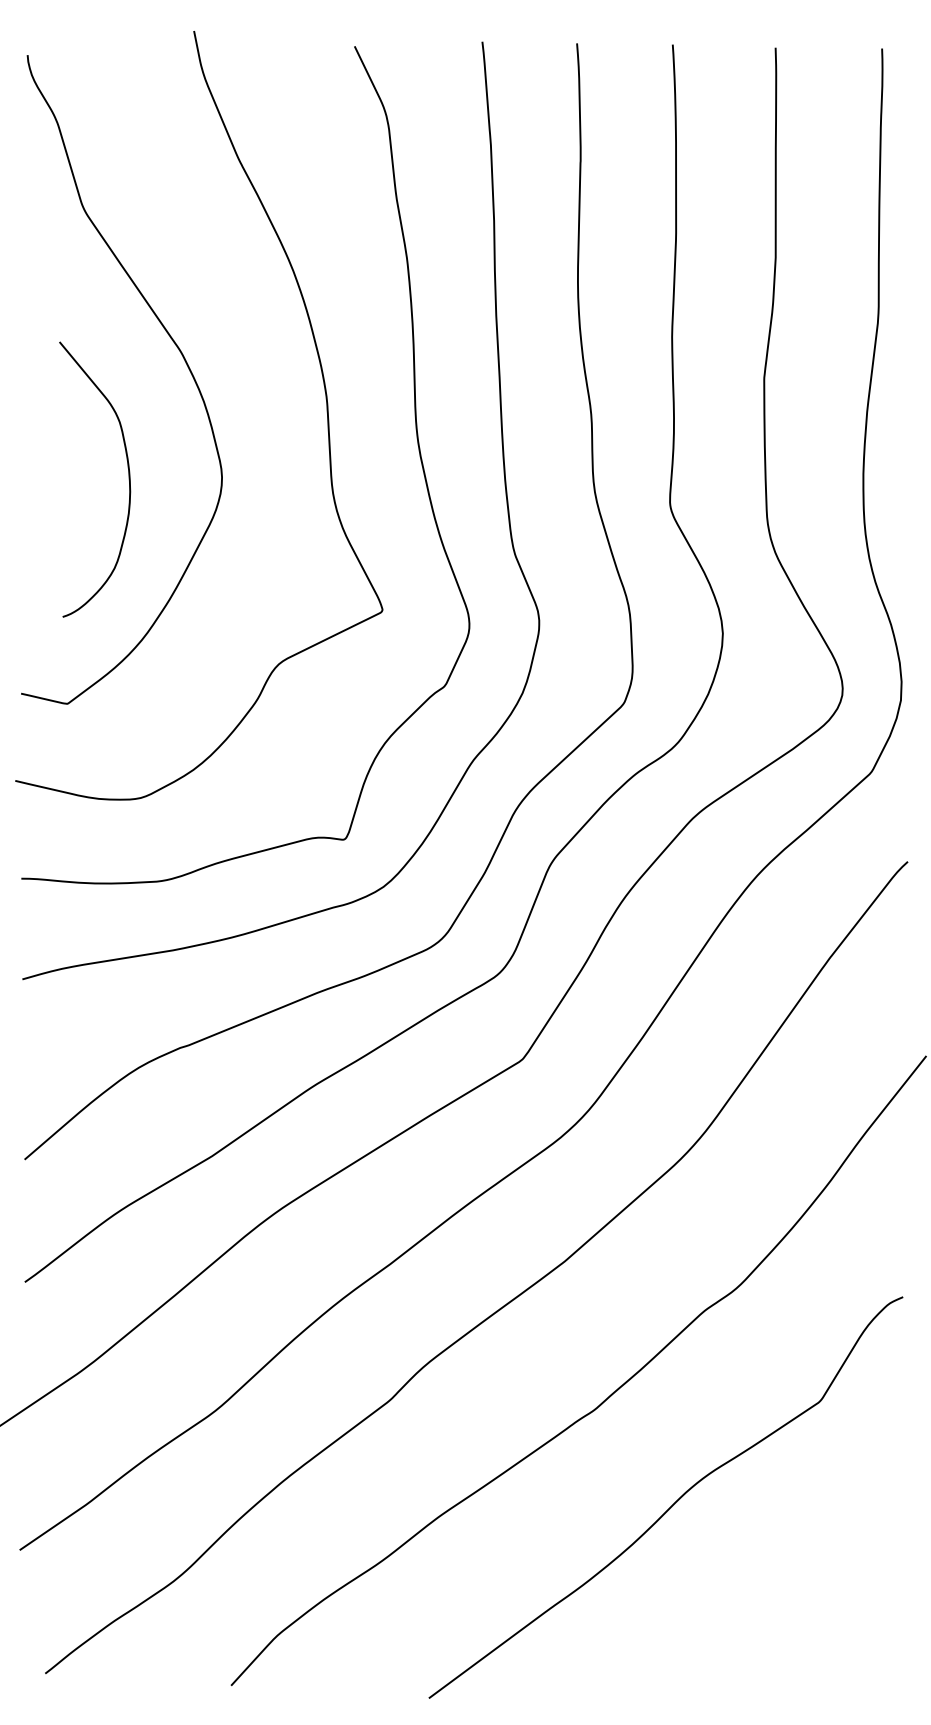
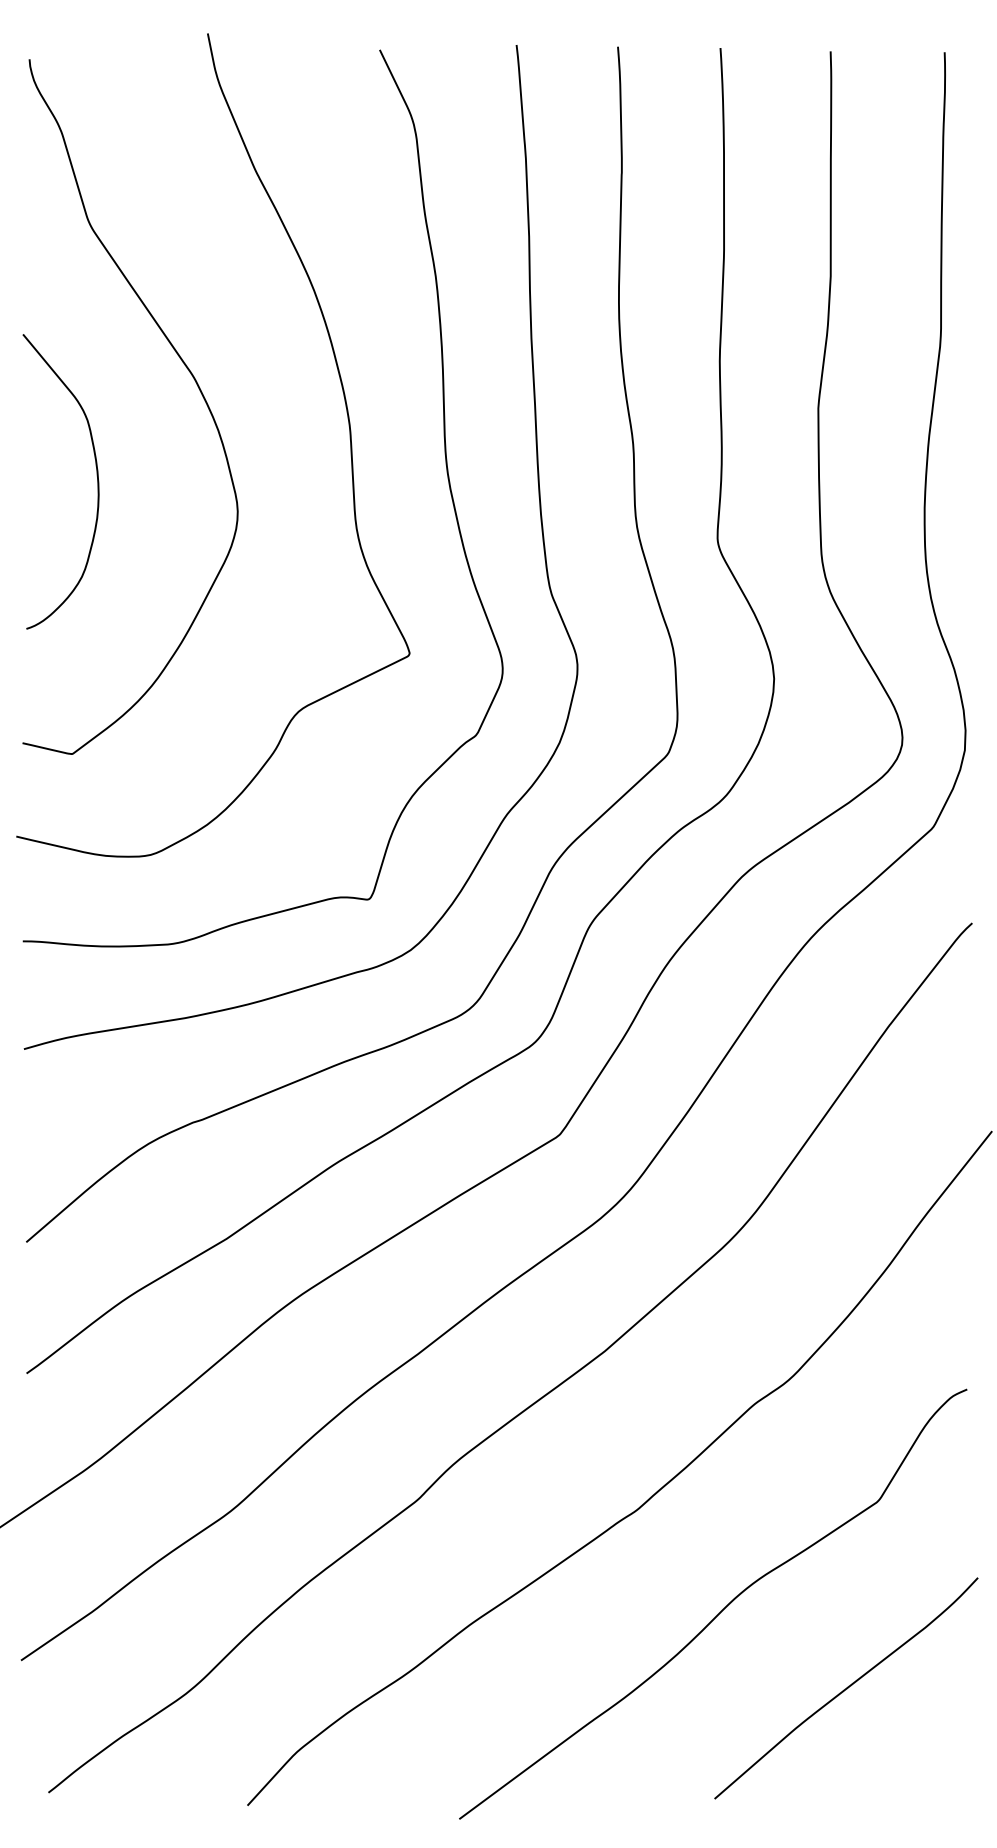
curve: (128, 479) -> (96, 481), moved
curve: (790, 1575) -> (846, 1687), added

